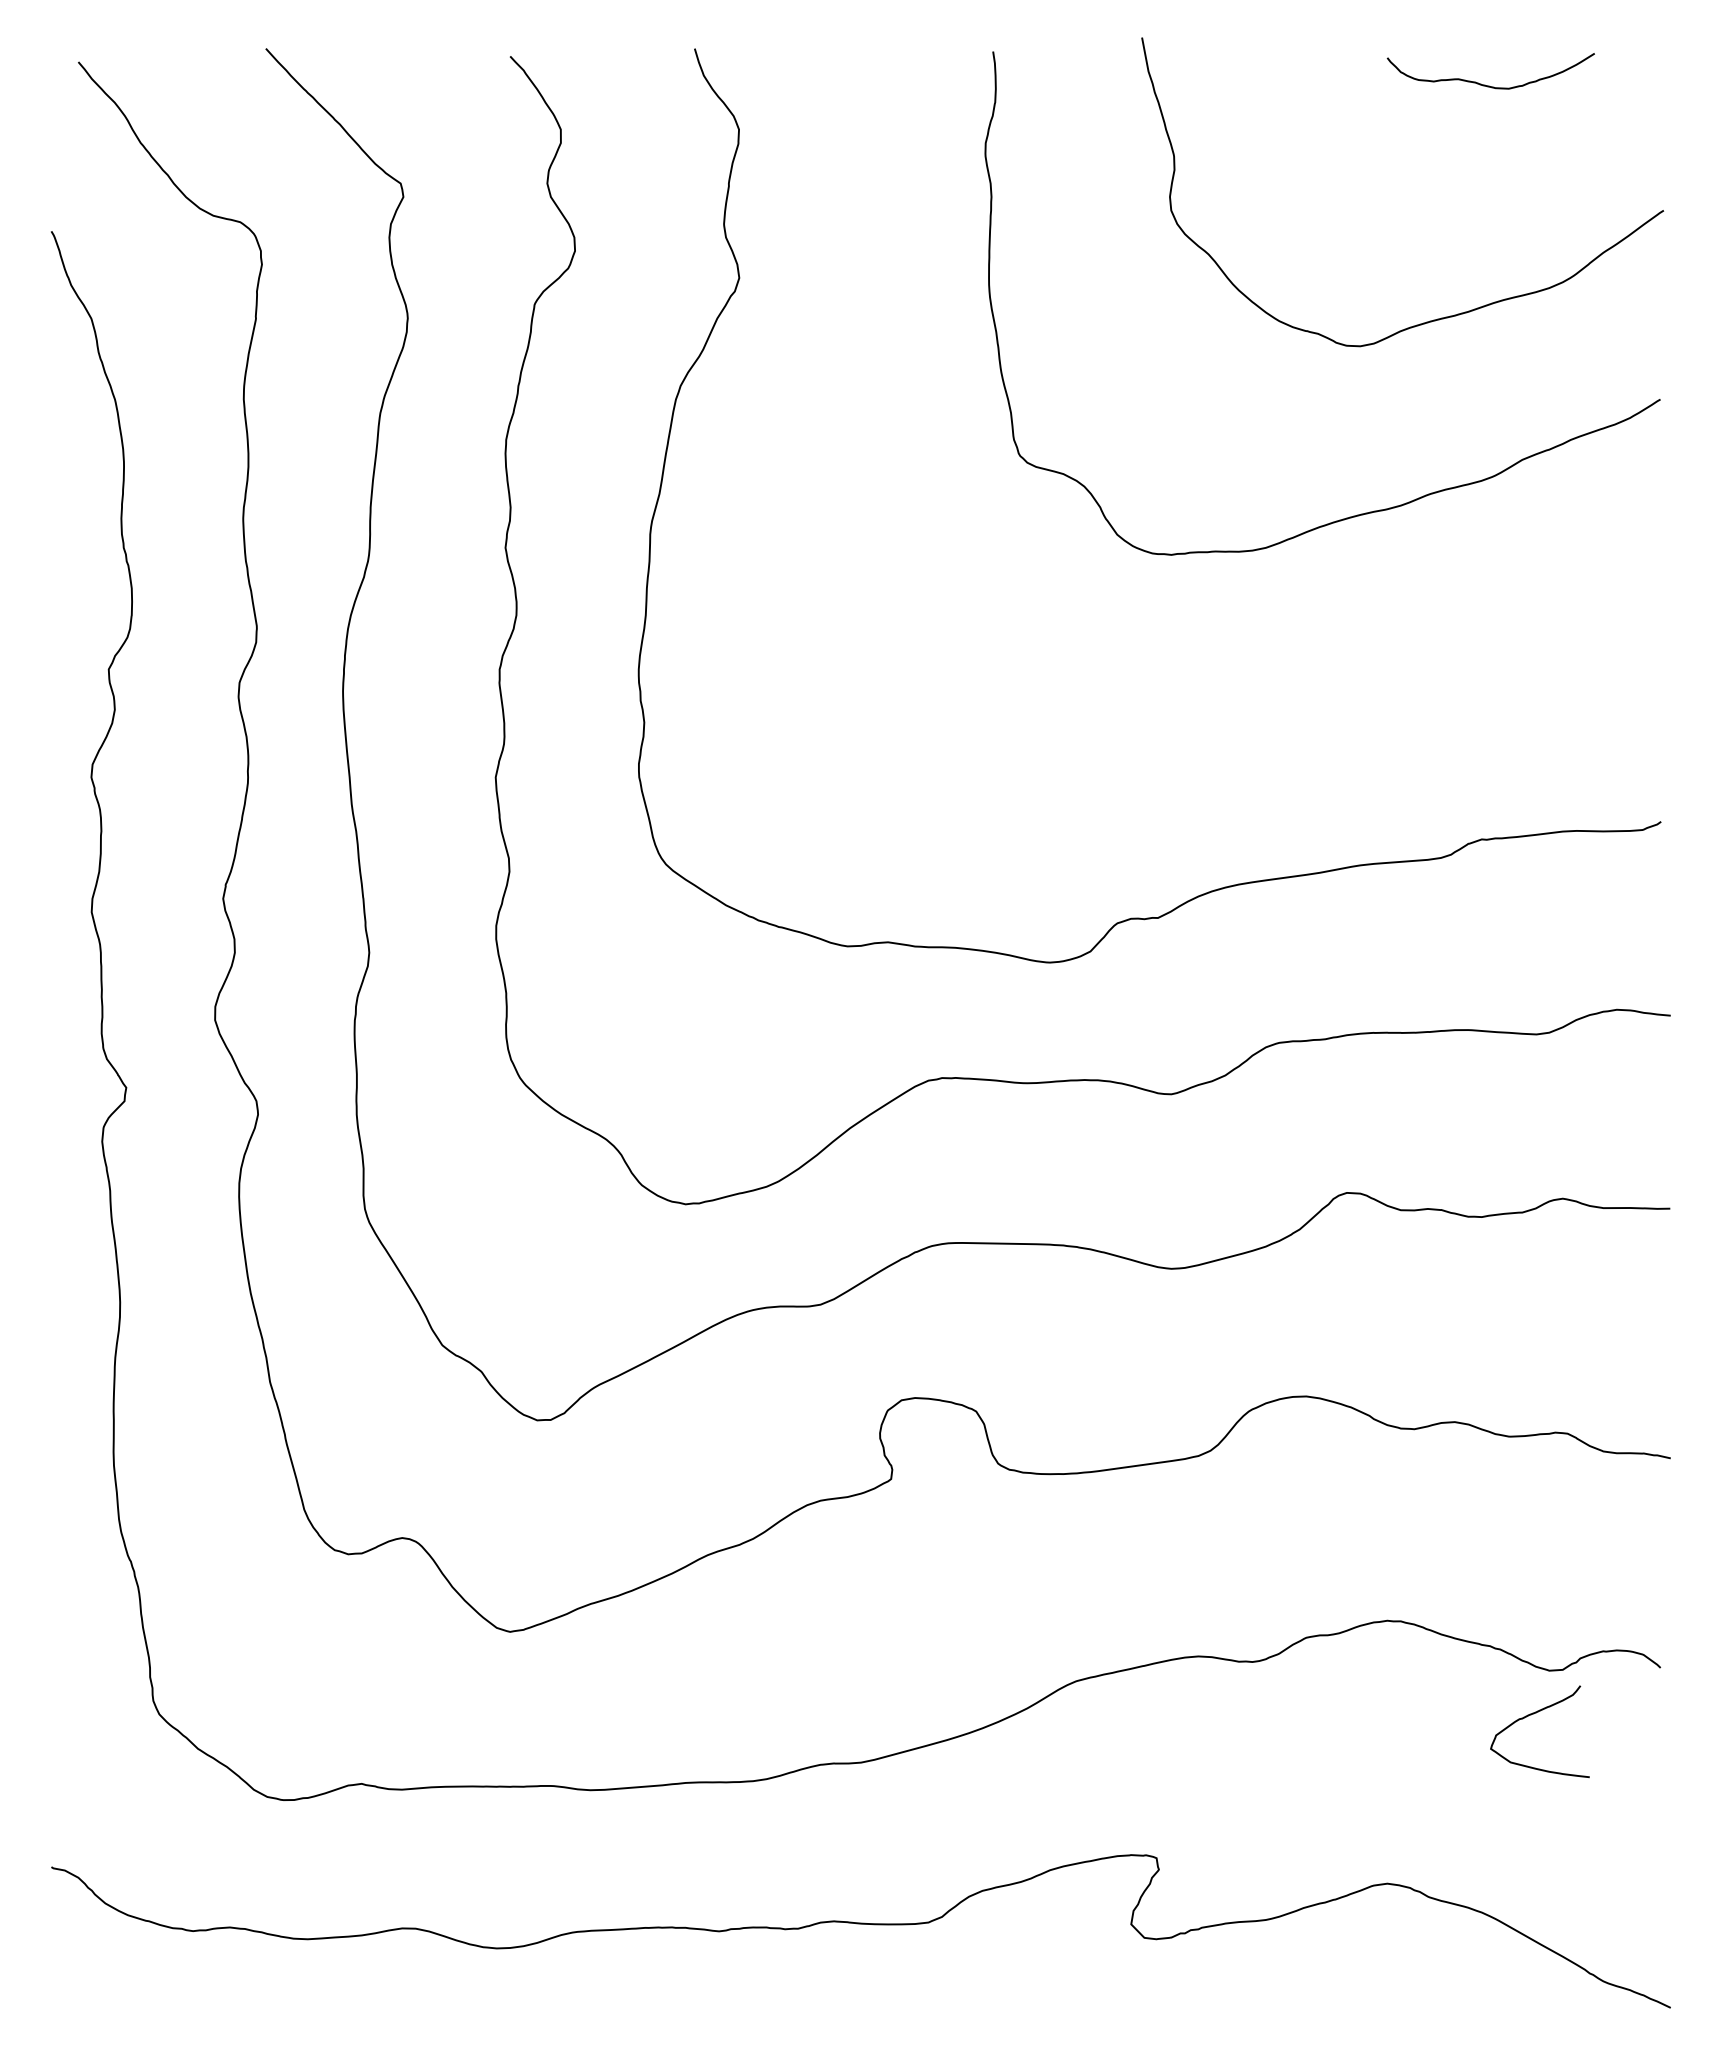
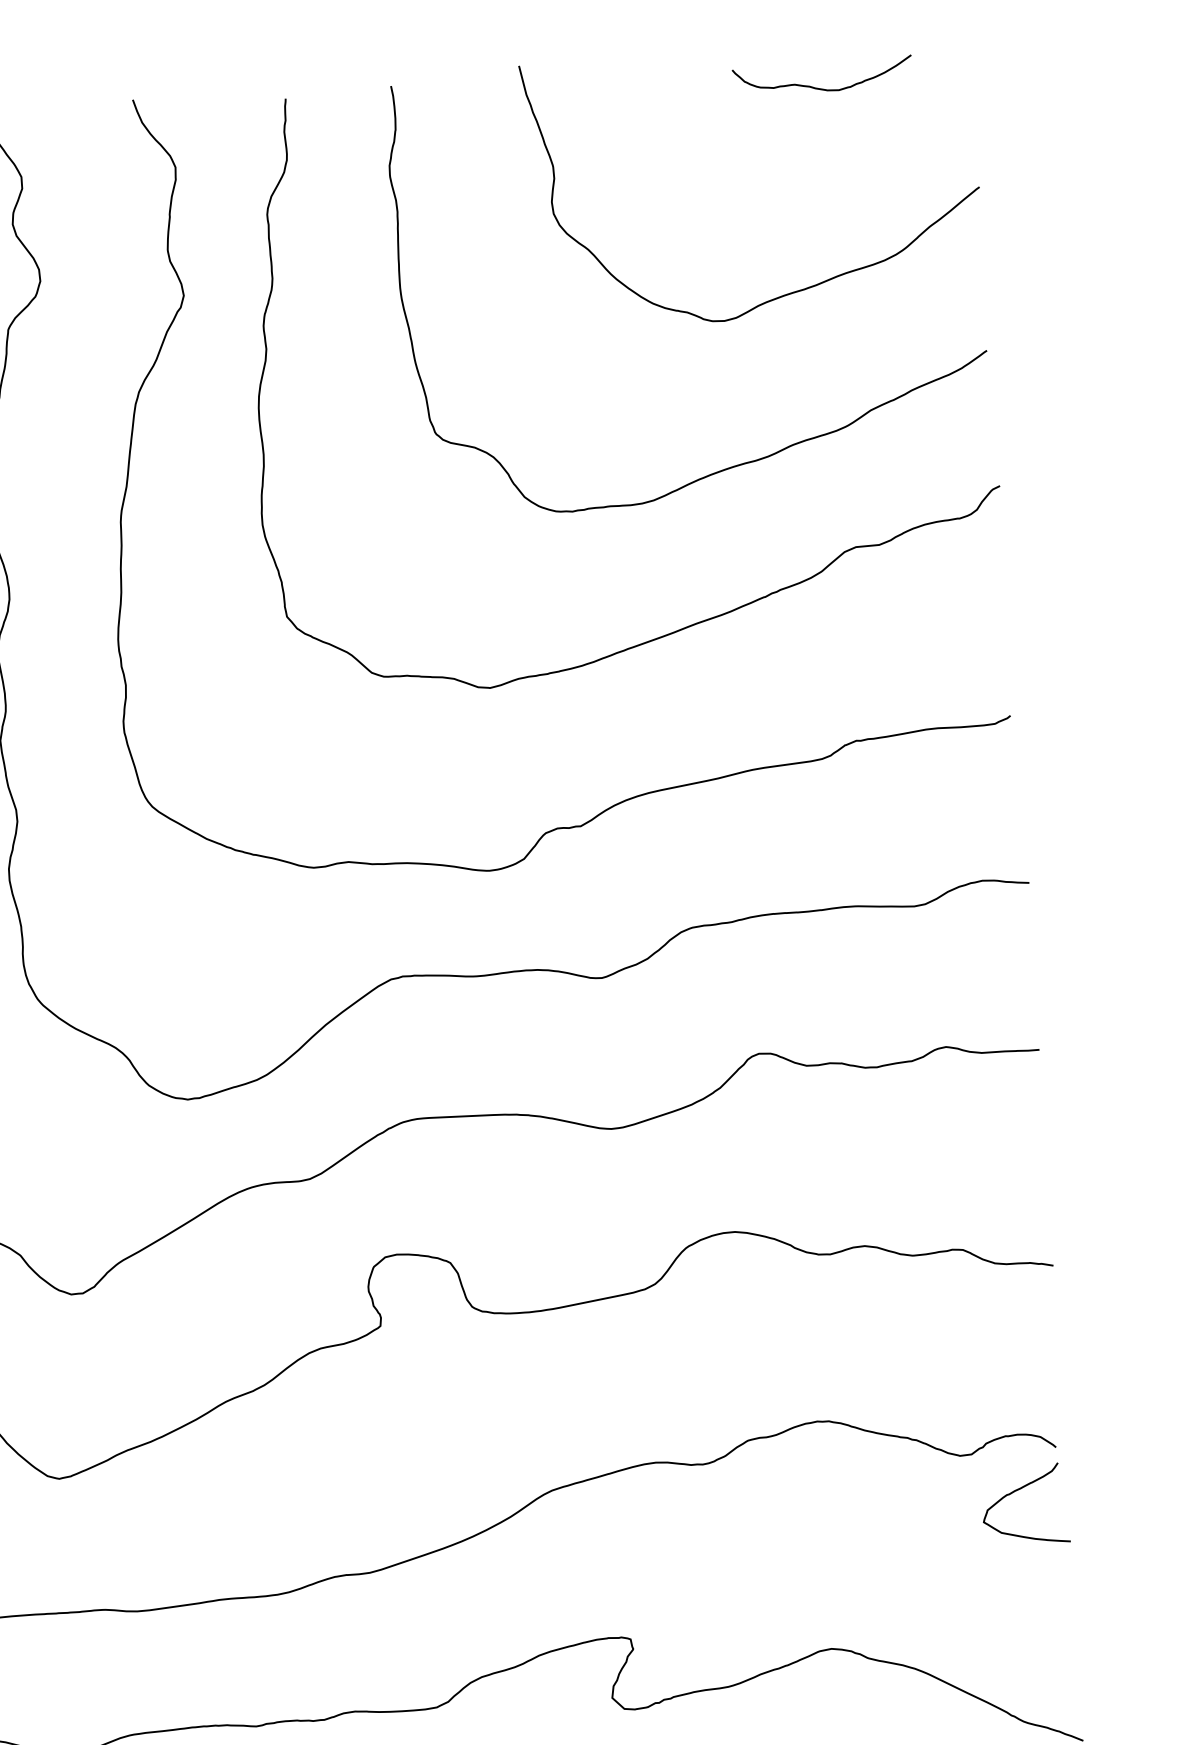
curve: (1320, 687) -> (708, 618), added
curve: (1531, 1715) -> (1017, 1491), moved

